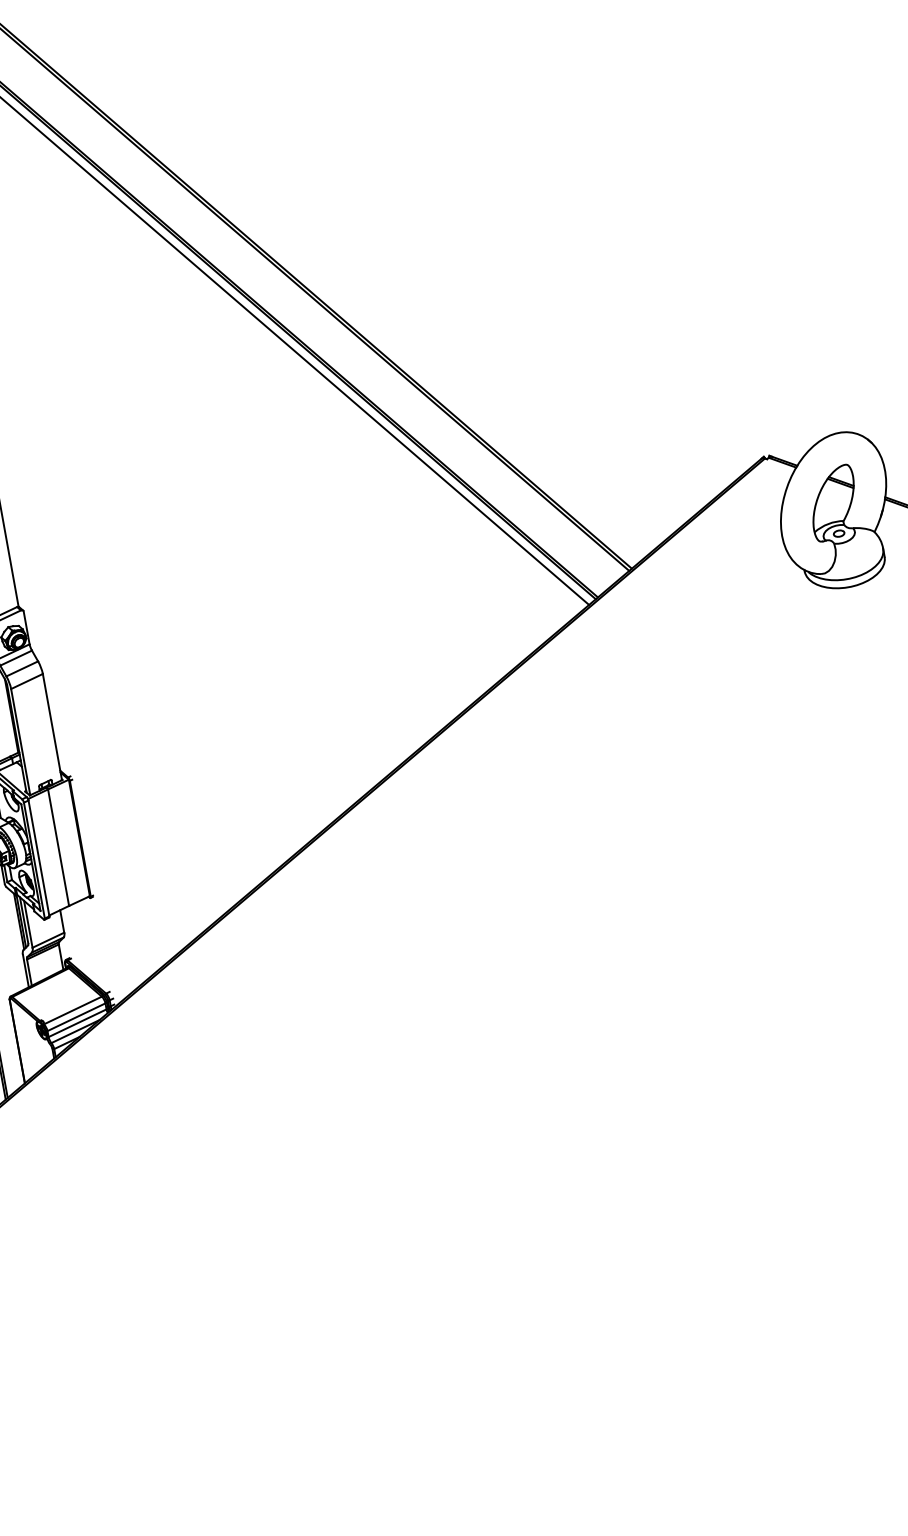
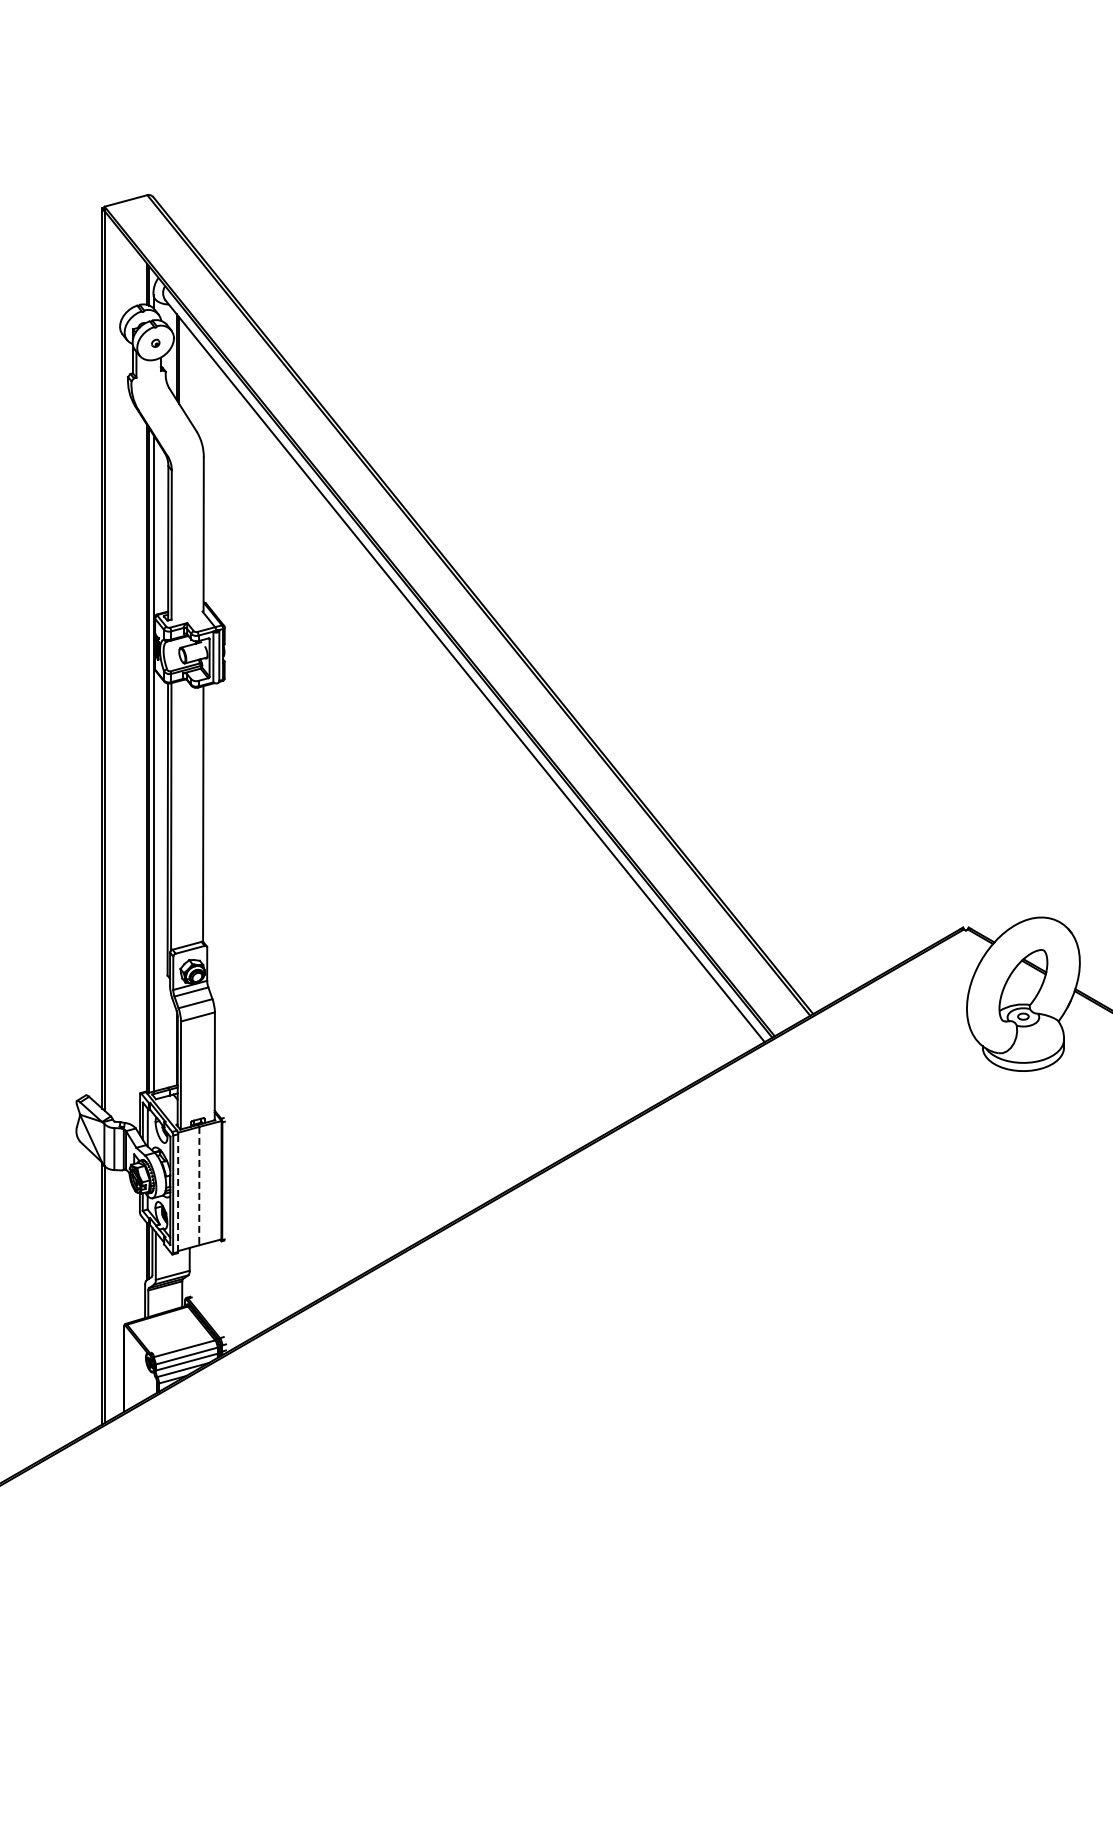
line: (58, 848) -> (199, 1186), solid -> dashed
line: (39, 858) -> (178, 1193), solid -> dashed

